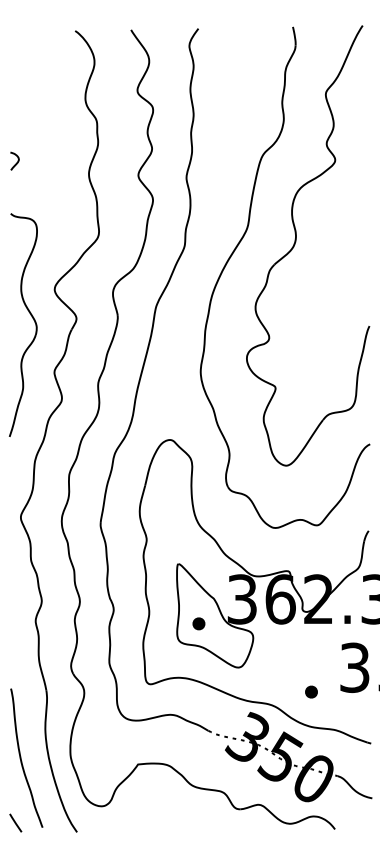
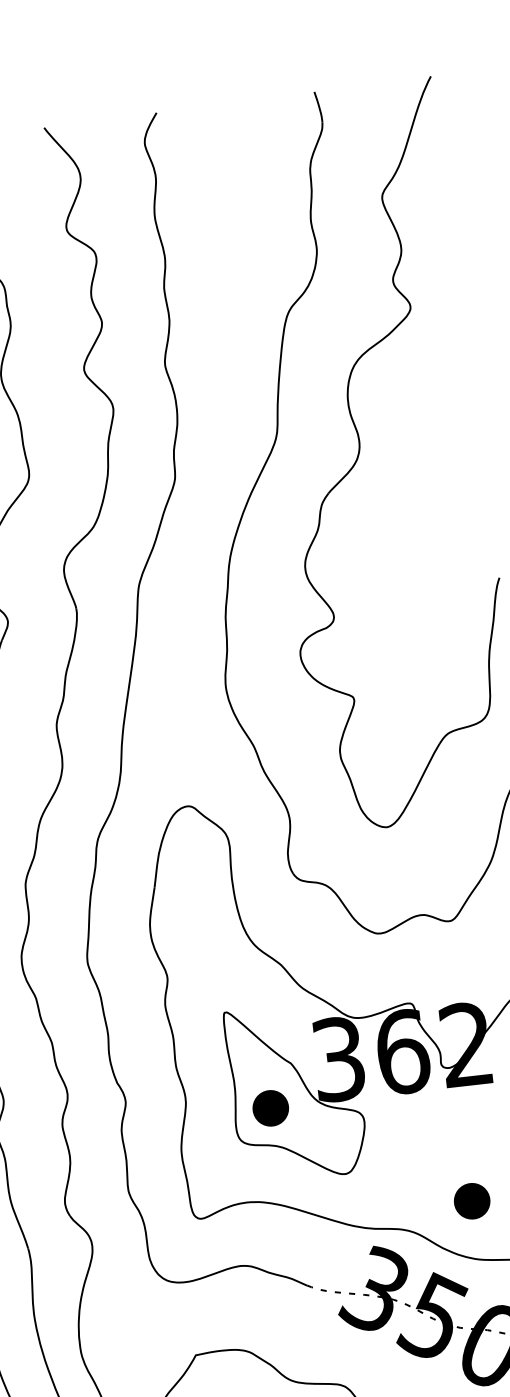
part: (198, 623) -> (270, 1107), size x1.67
part: (311, 691) -> (472, 1200), size x1.67

